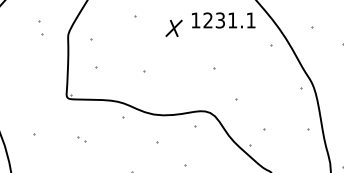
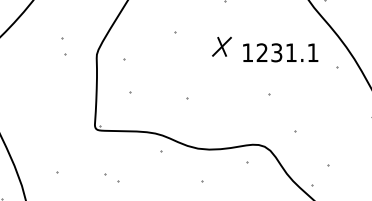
text: (223, 20) -> (280, 52), moved
part: (81, 139) -> (112, 178), size x1.6

